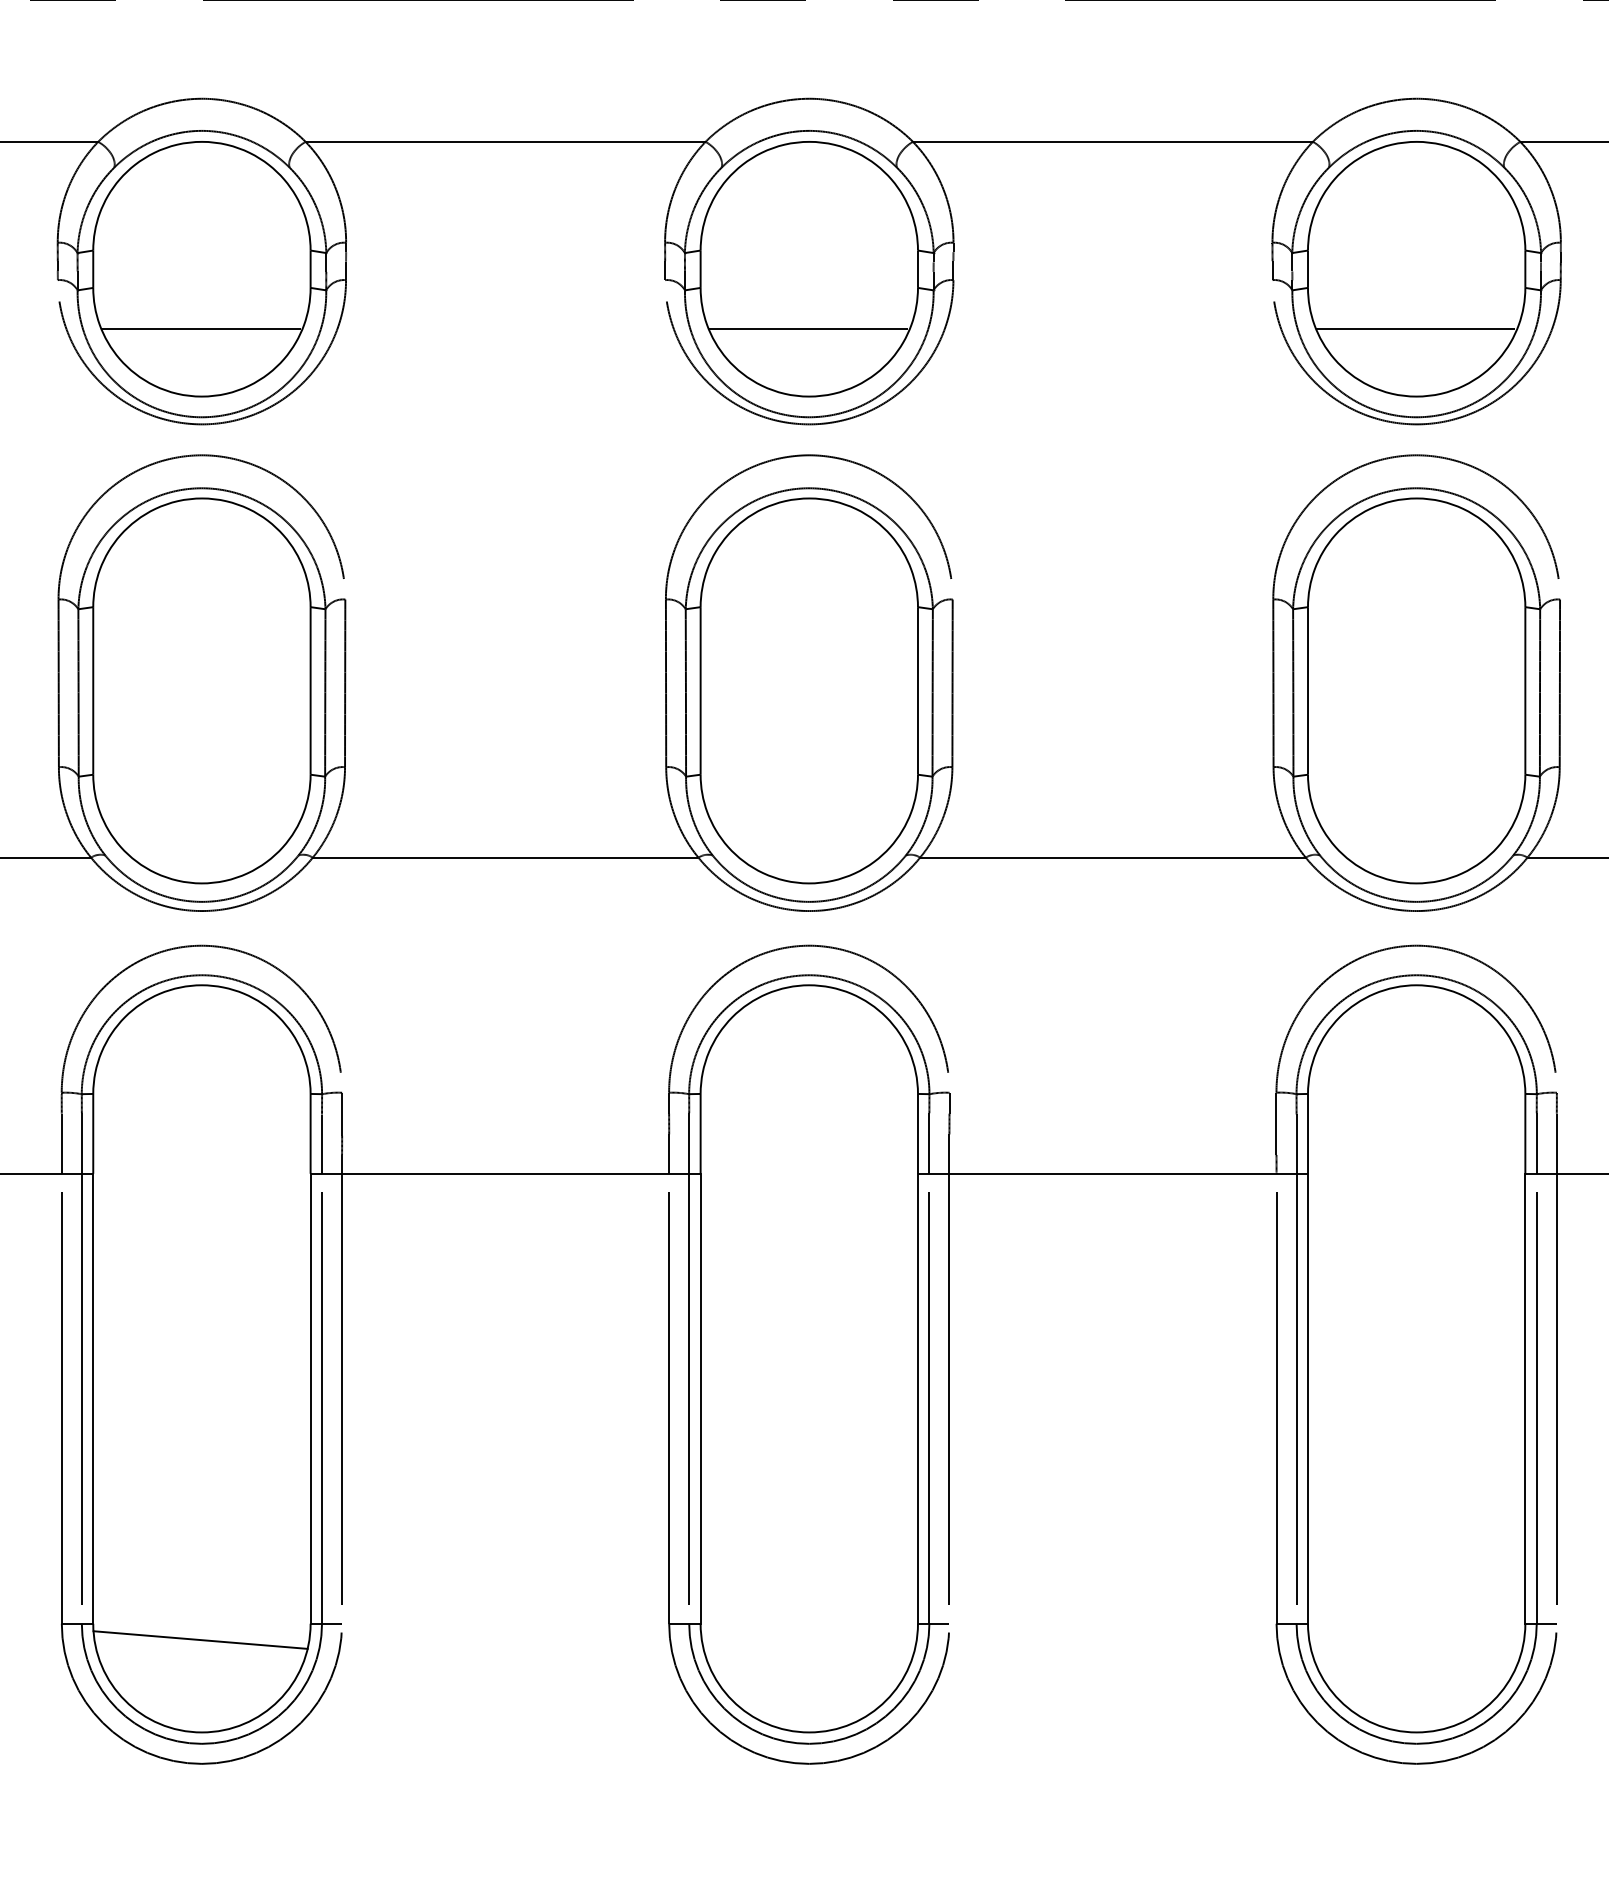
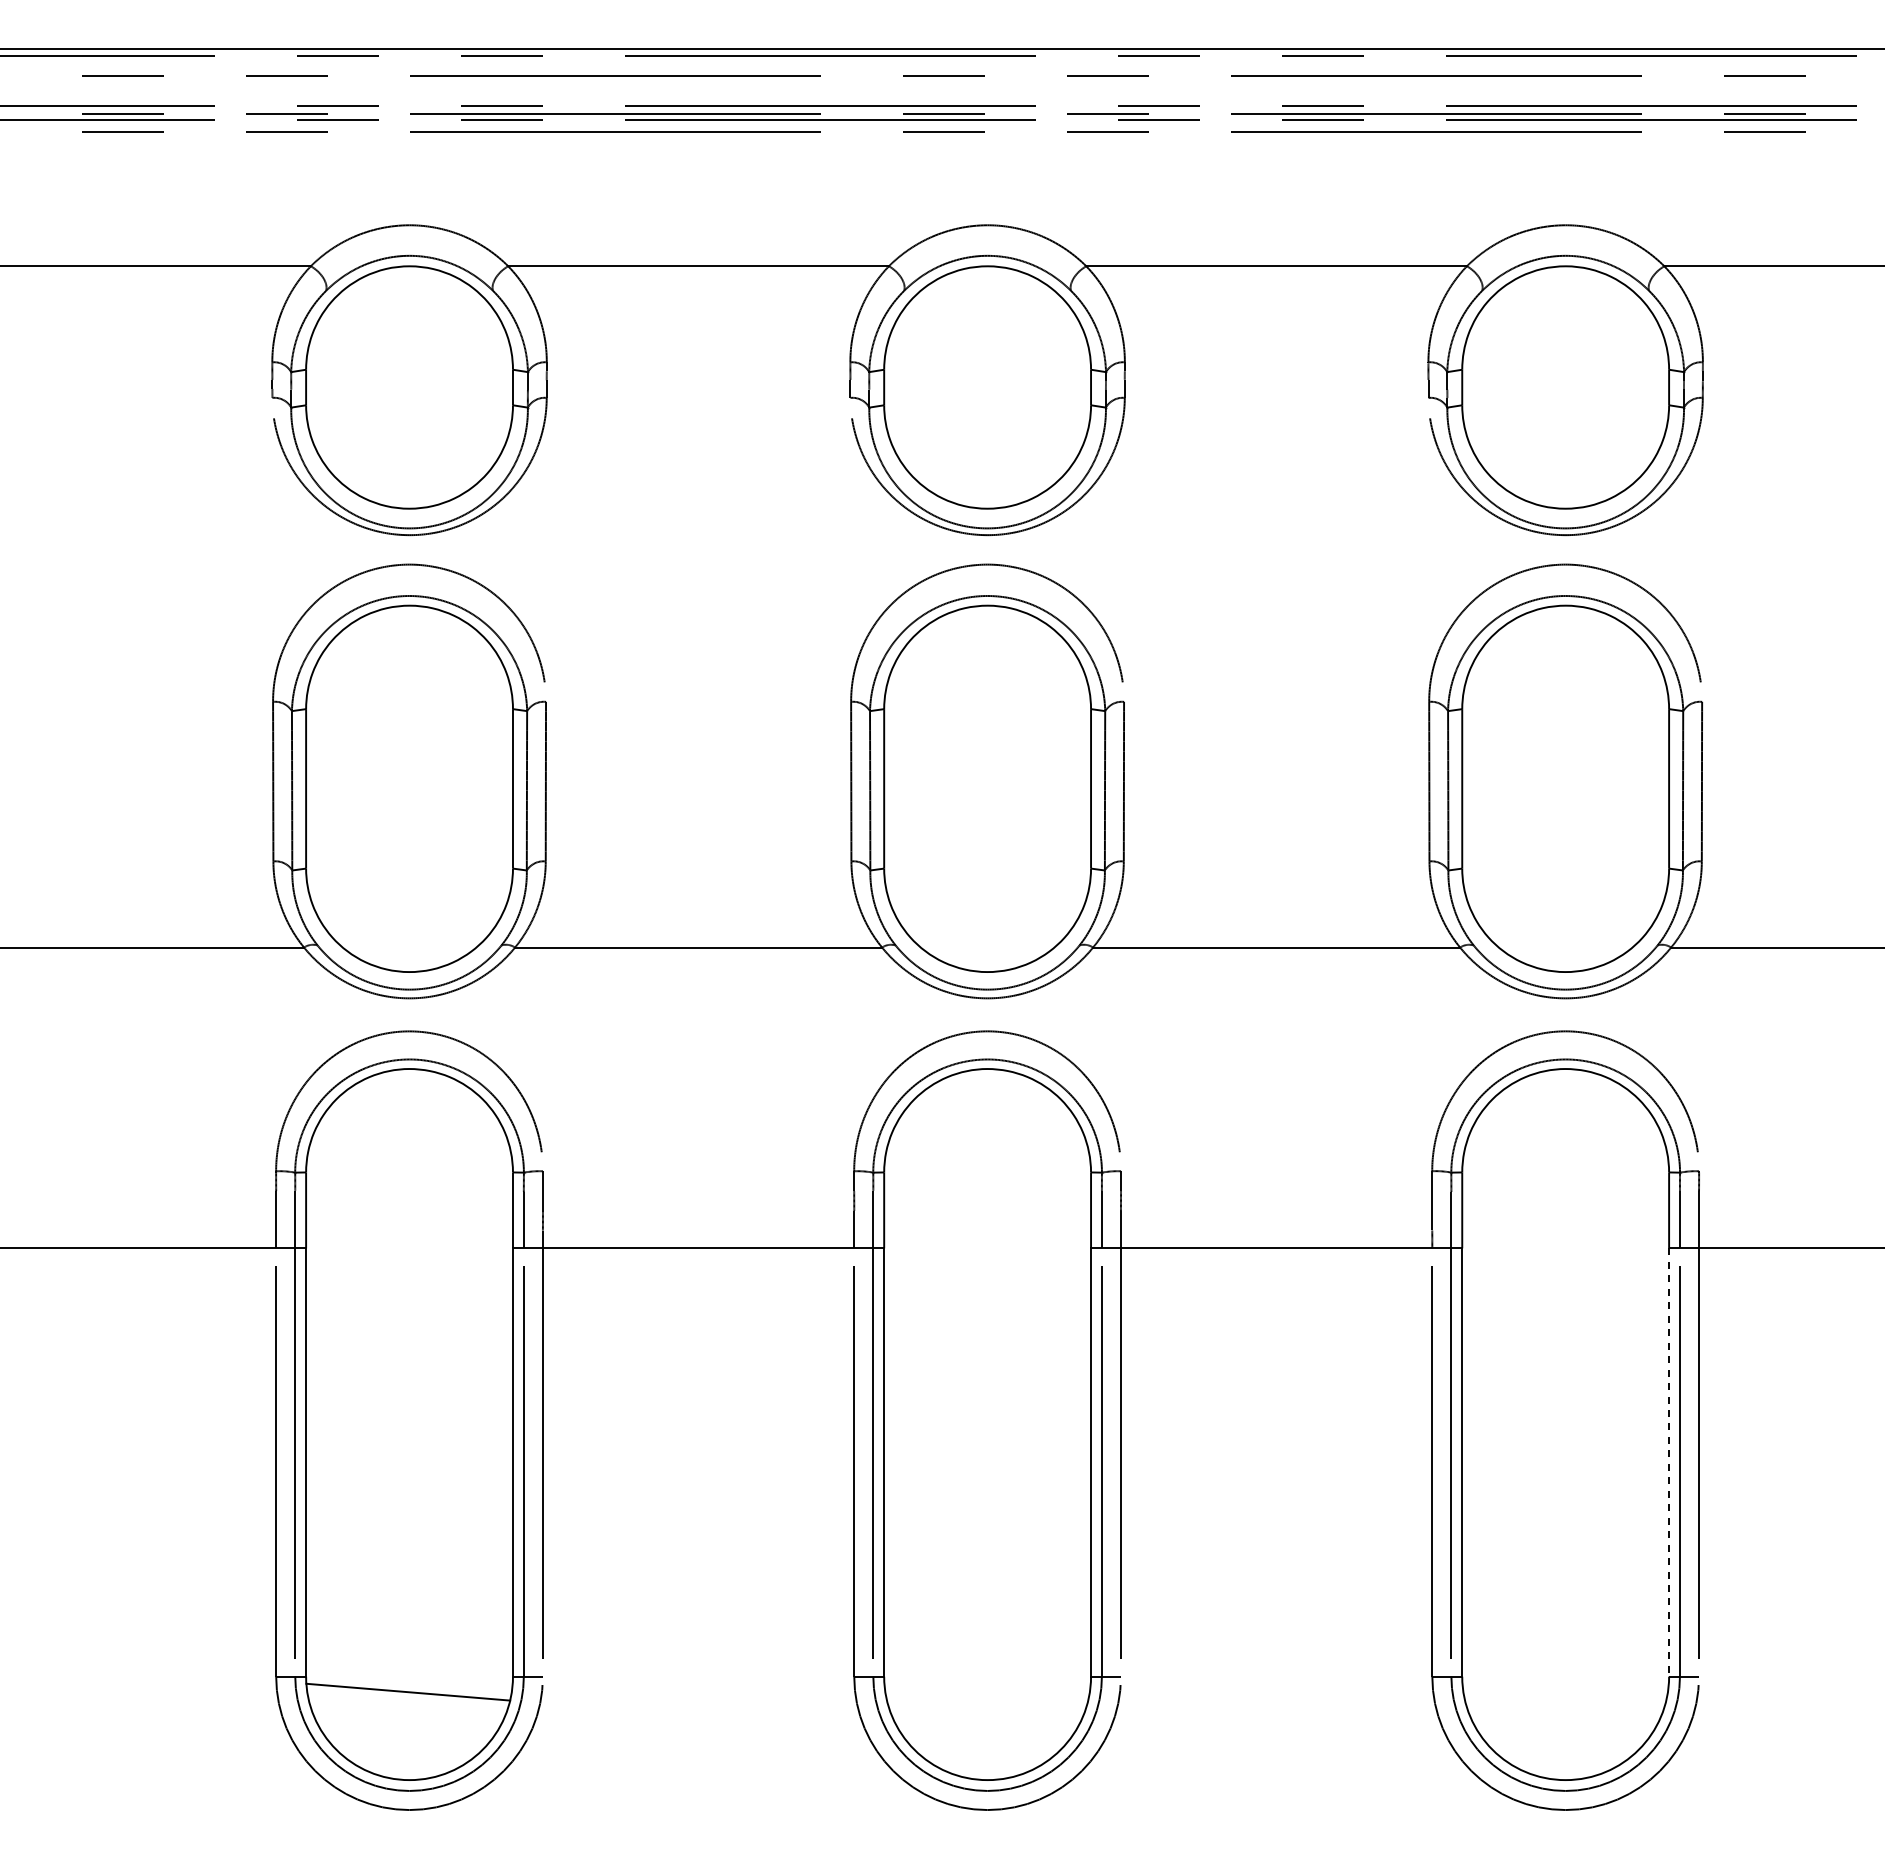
line: (200, 329) -> (408, 444), removed
line: (808, 329) -> (986, 444), removed
line: (1415, 329) -> (1564, 444), removed
line: (1525, 1399) -> (1669, 1463), solid -> dashed

